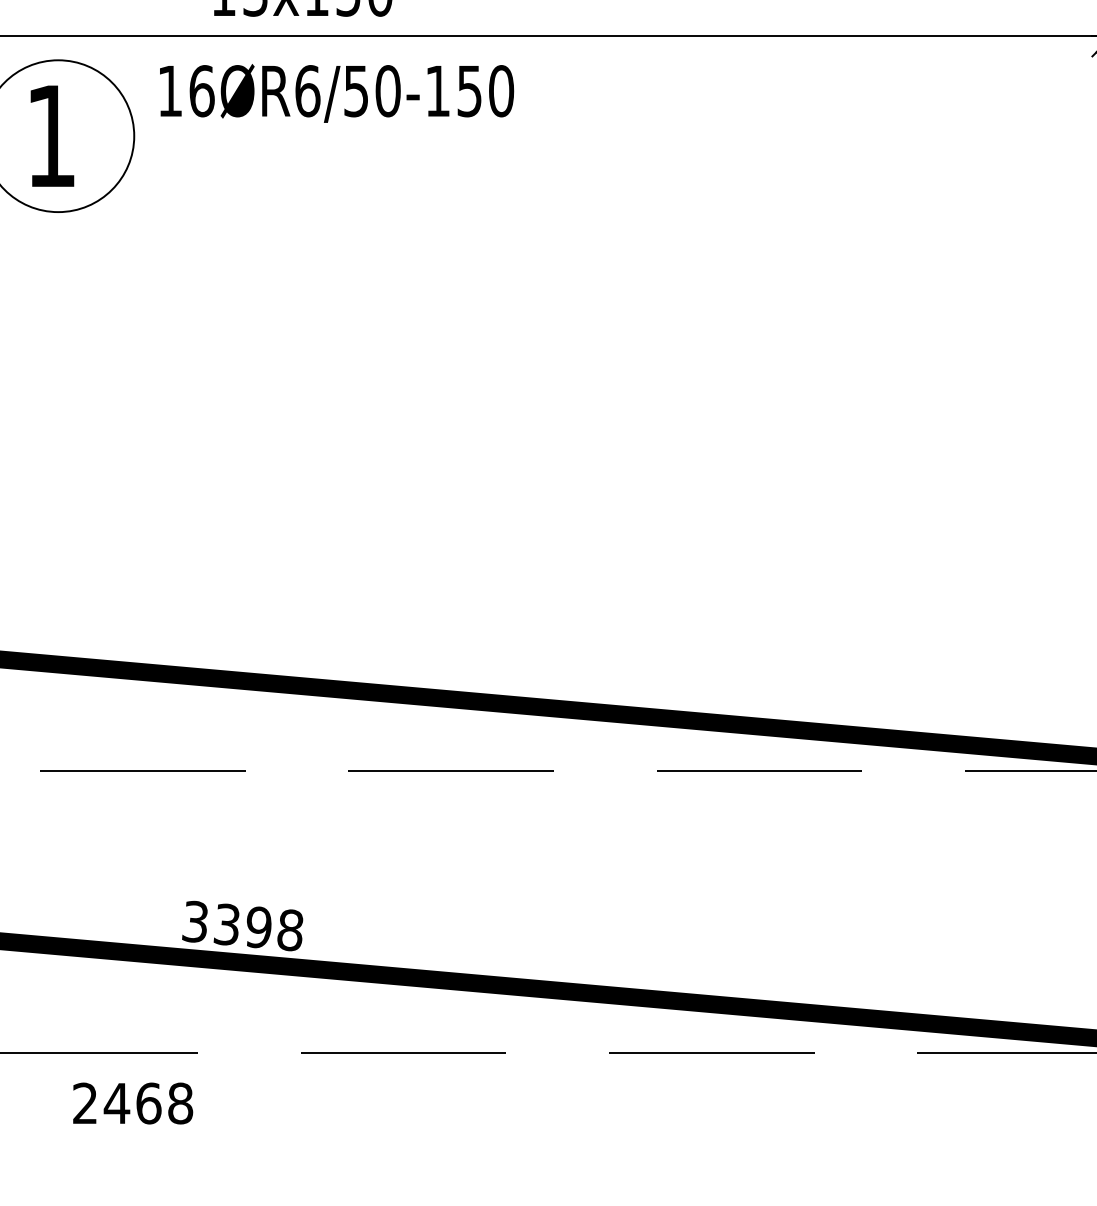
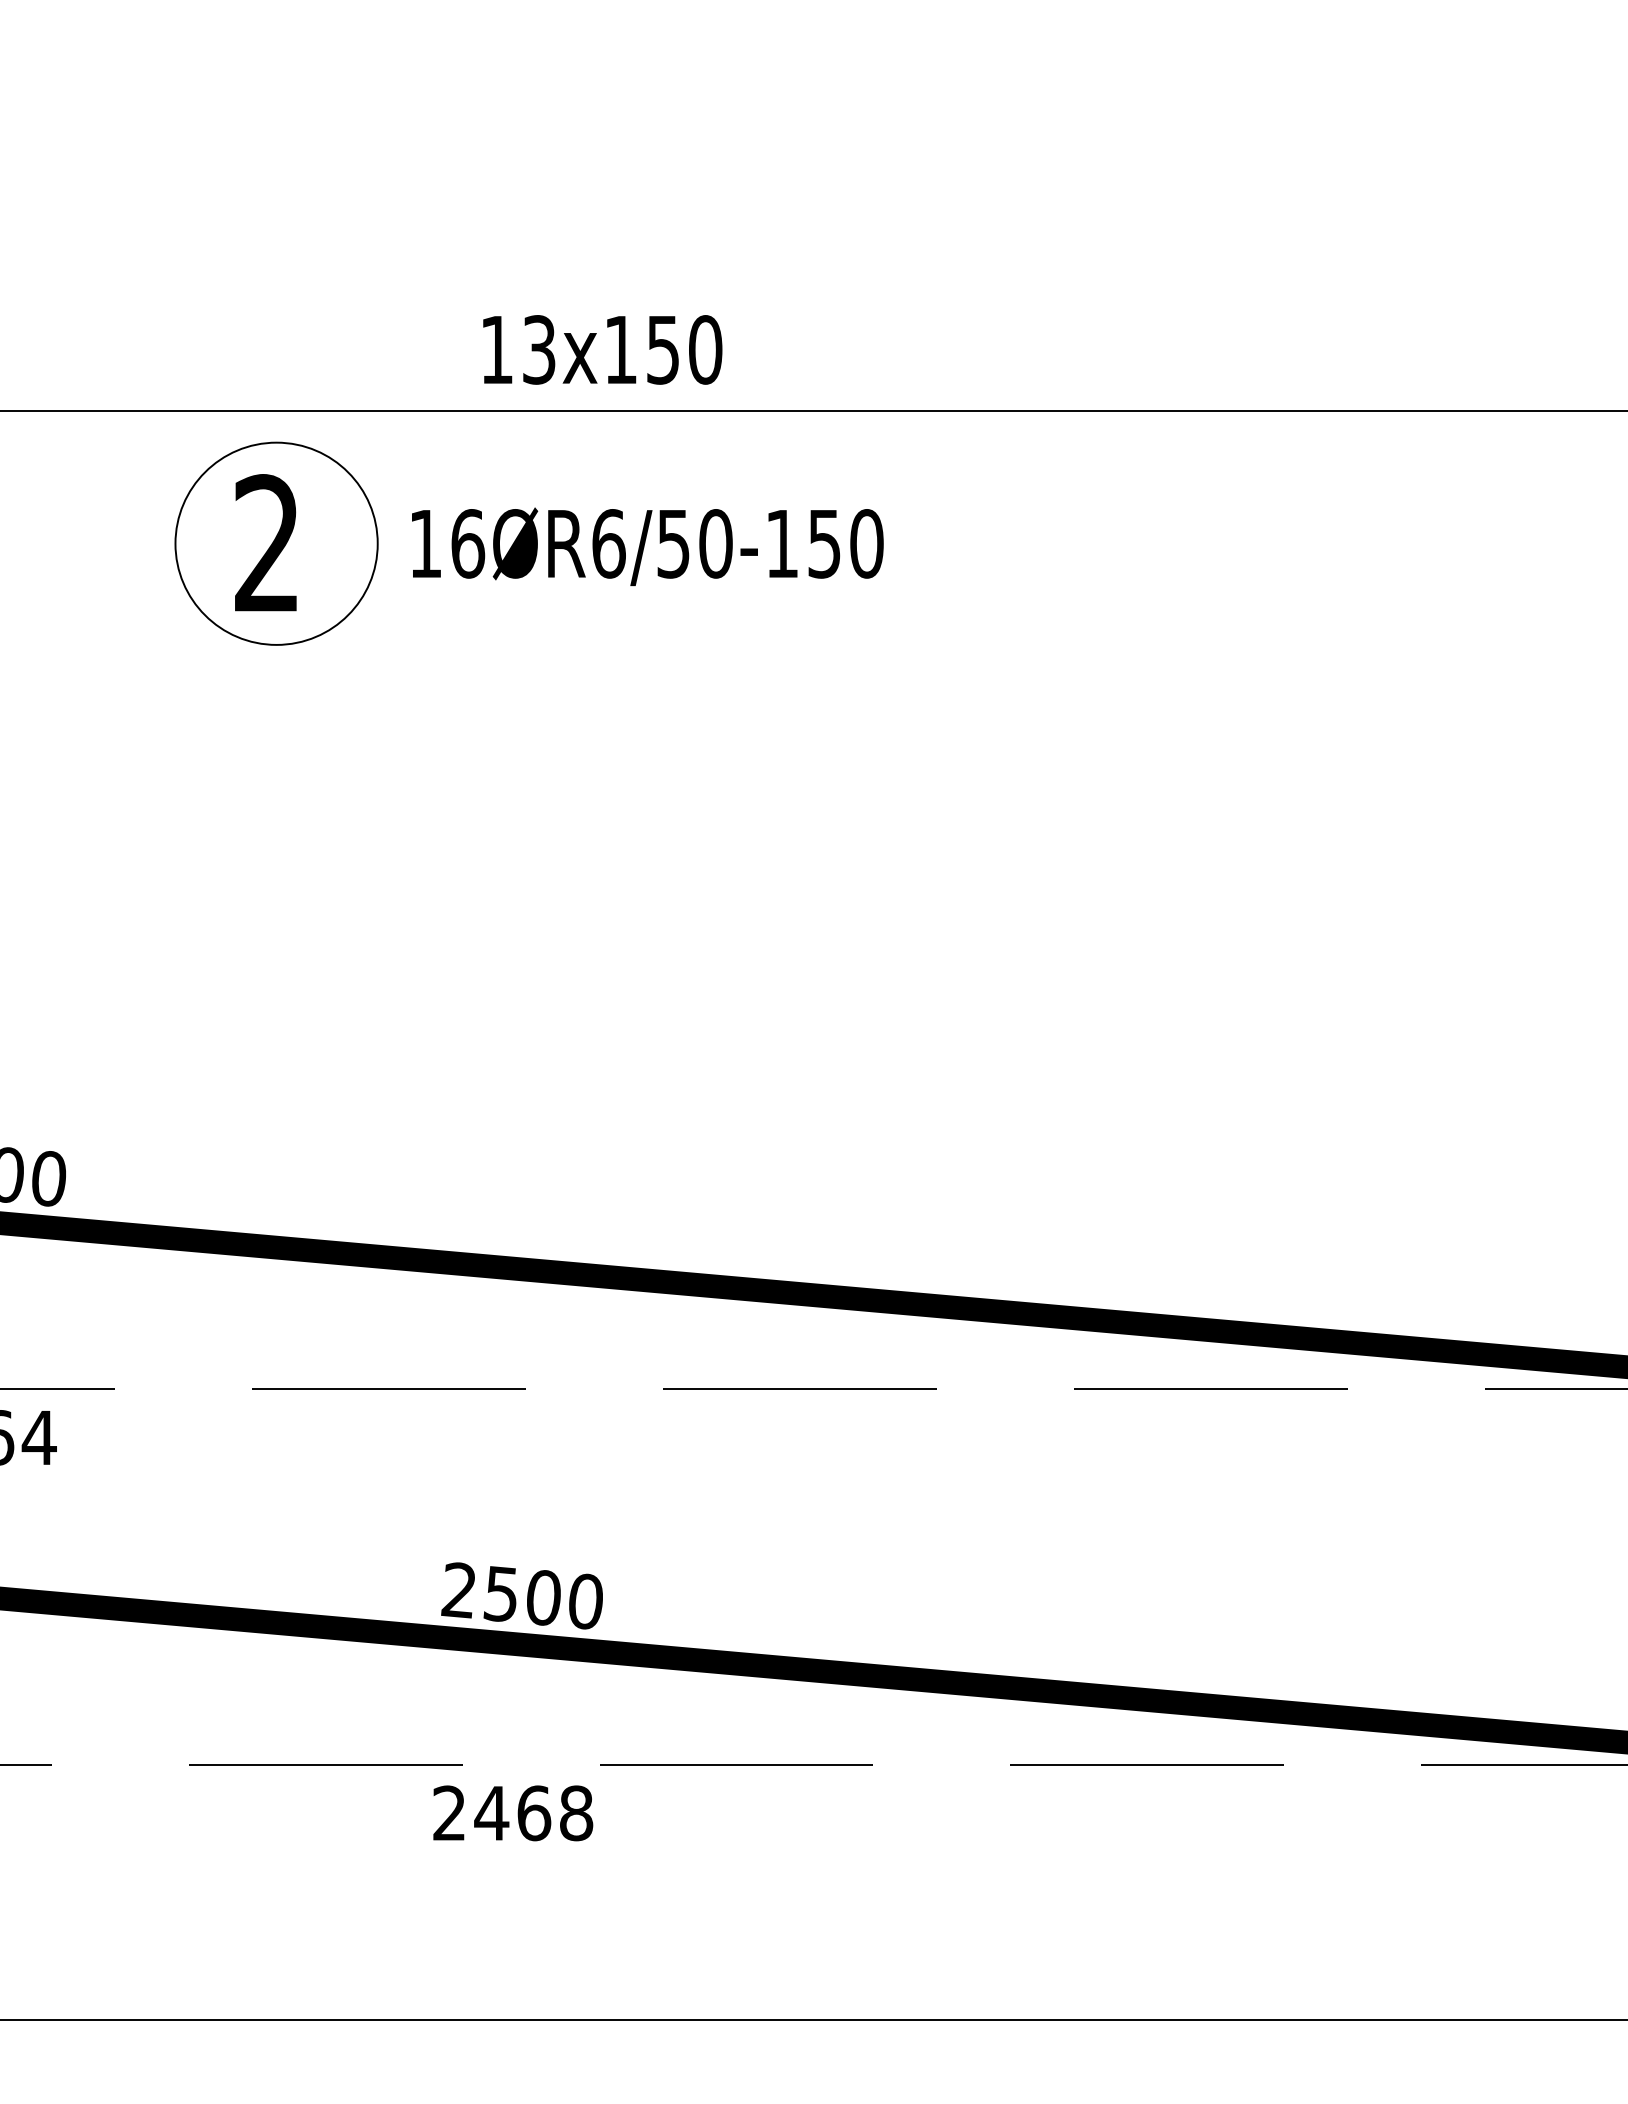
text: (336, 93) -> (647, 546), moved
text: (50, 135) -> (266, 542), 1 -> 2
text: (242, 925) -> (521, 1595), 3398 -> 2500
text: (133, 1103) -> (513, 1813), moved

